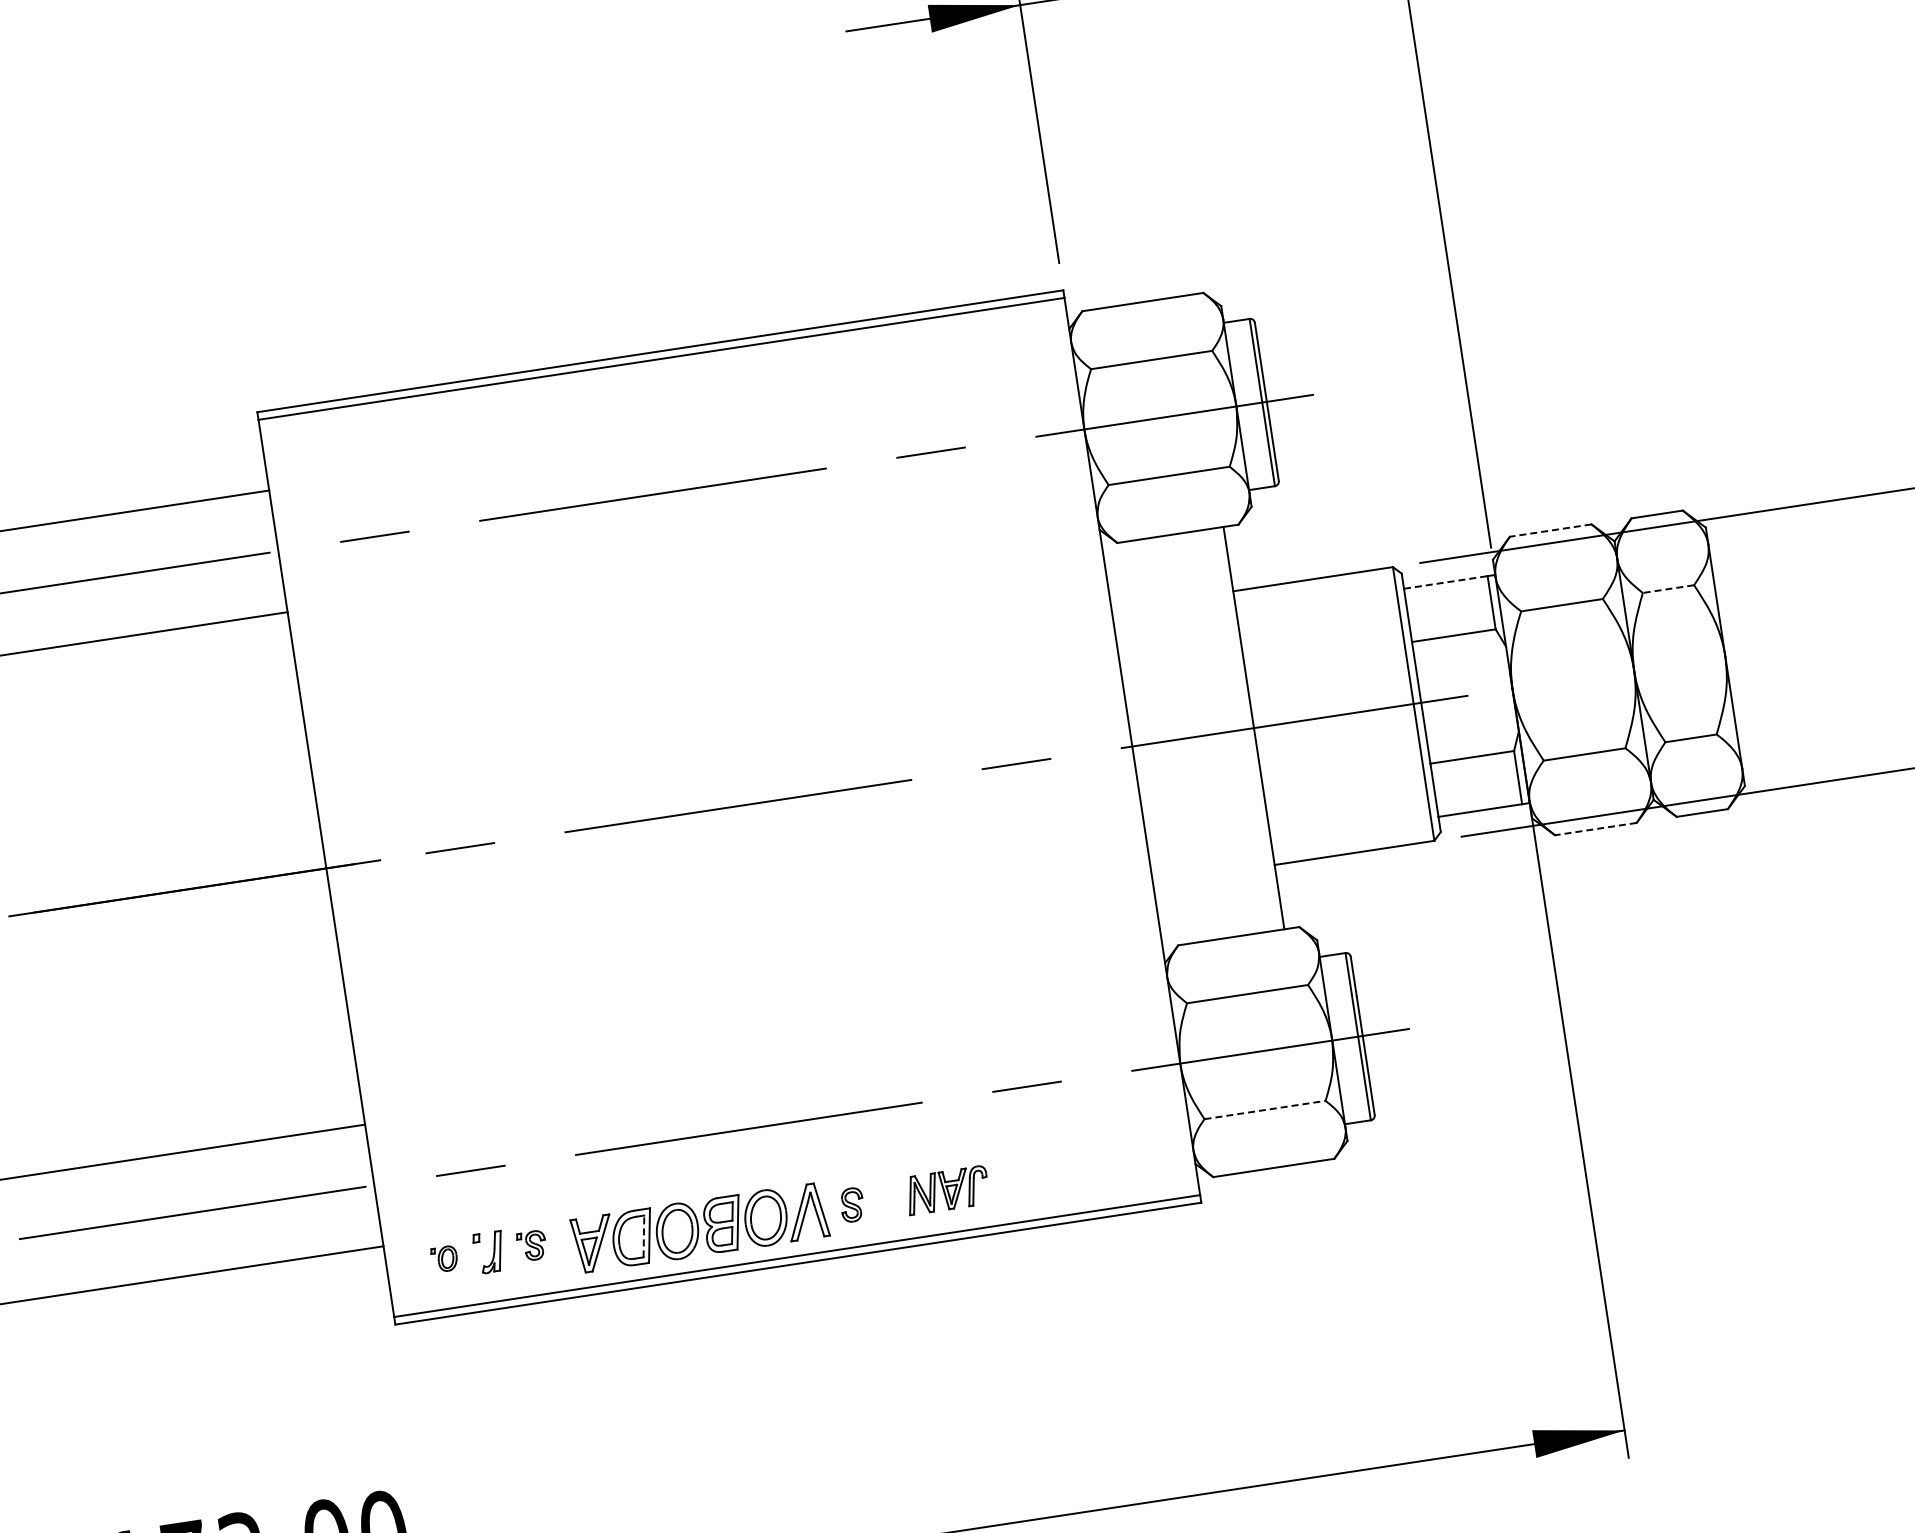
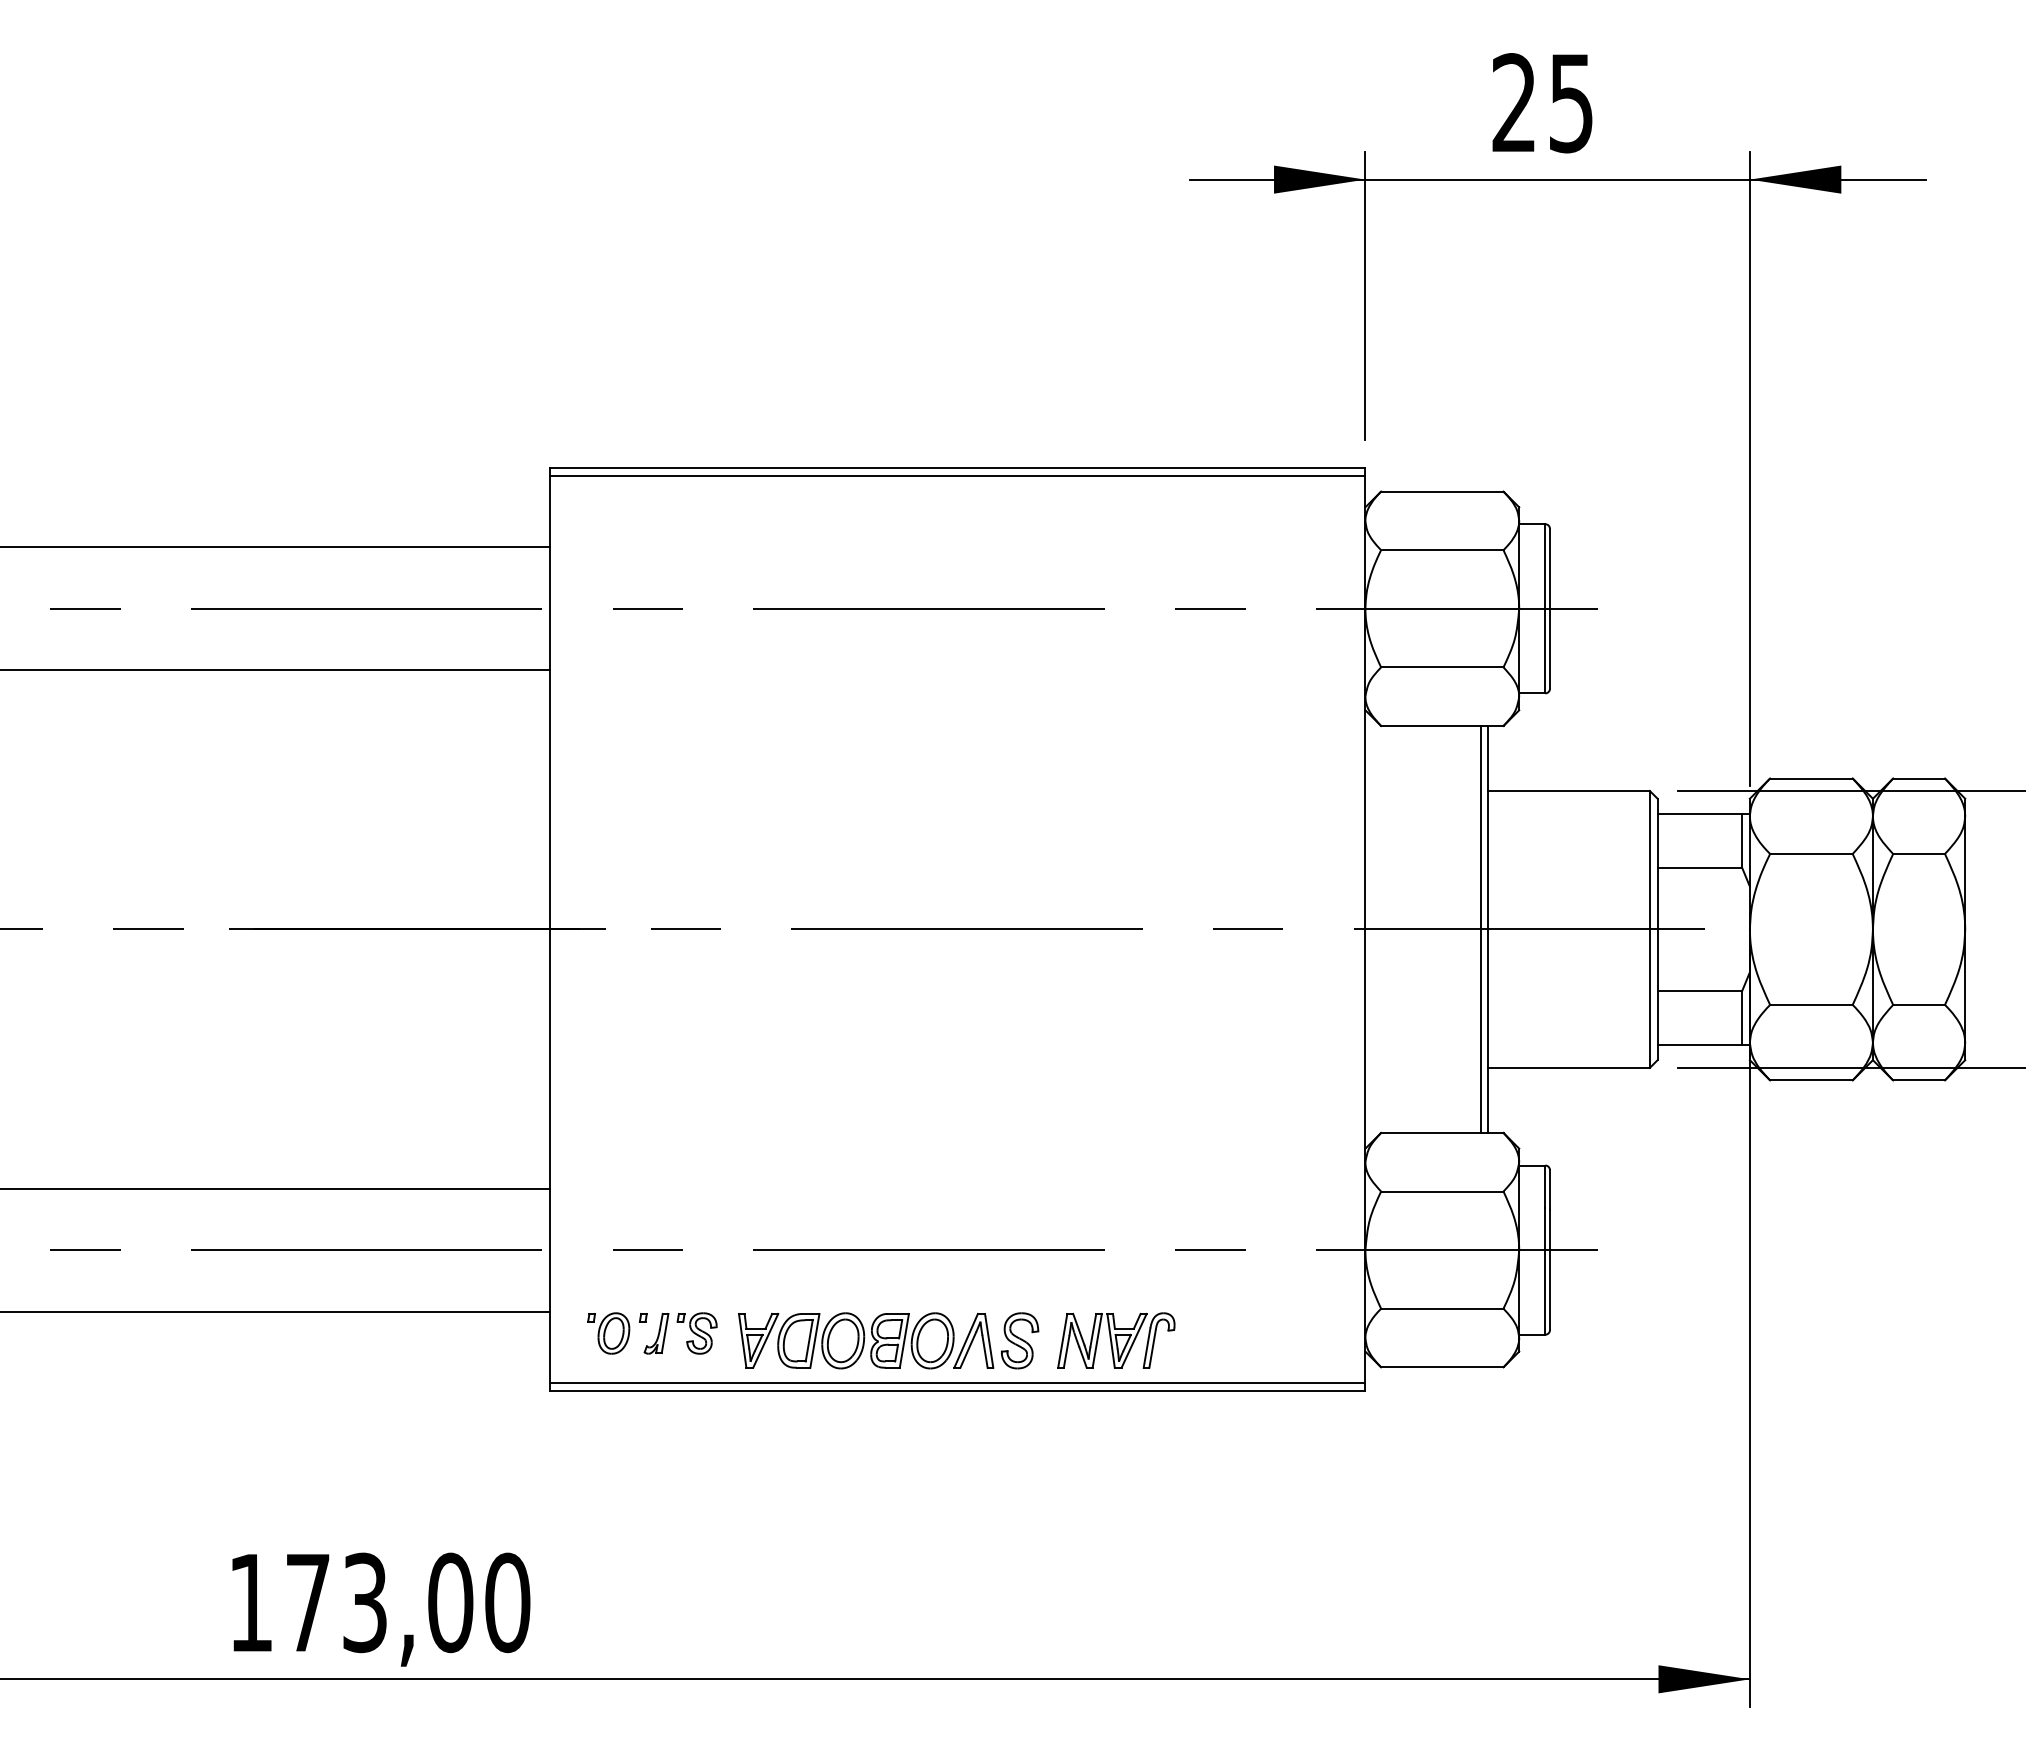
line: (1549, 530) -> (1810, 778), dashed -> solid
line: (1446, 582) -> (1700, 814), dashed -> solid
line: (1668, 588) -> (1919, 853), dashed -> solid
line: (1245, 728) -> (1480, 928), added
line: (1594, 829) -> (1810, 1080), dashed -> solid
line: (1265, 1109) -> (1442, 1308), dashed -> solid
part: (947, 1190) -> (1116, 1340), size x1.43
part: (851, 1204) -> (1019, 1340), size x1.67
line: (644, 1236) -> (809, 1340), dashed -> solid
part: (531, 1246) -> (696, 1333), size x1.43
part: (444, 1259) -> (608, 1333), size x1.67

